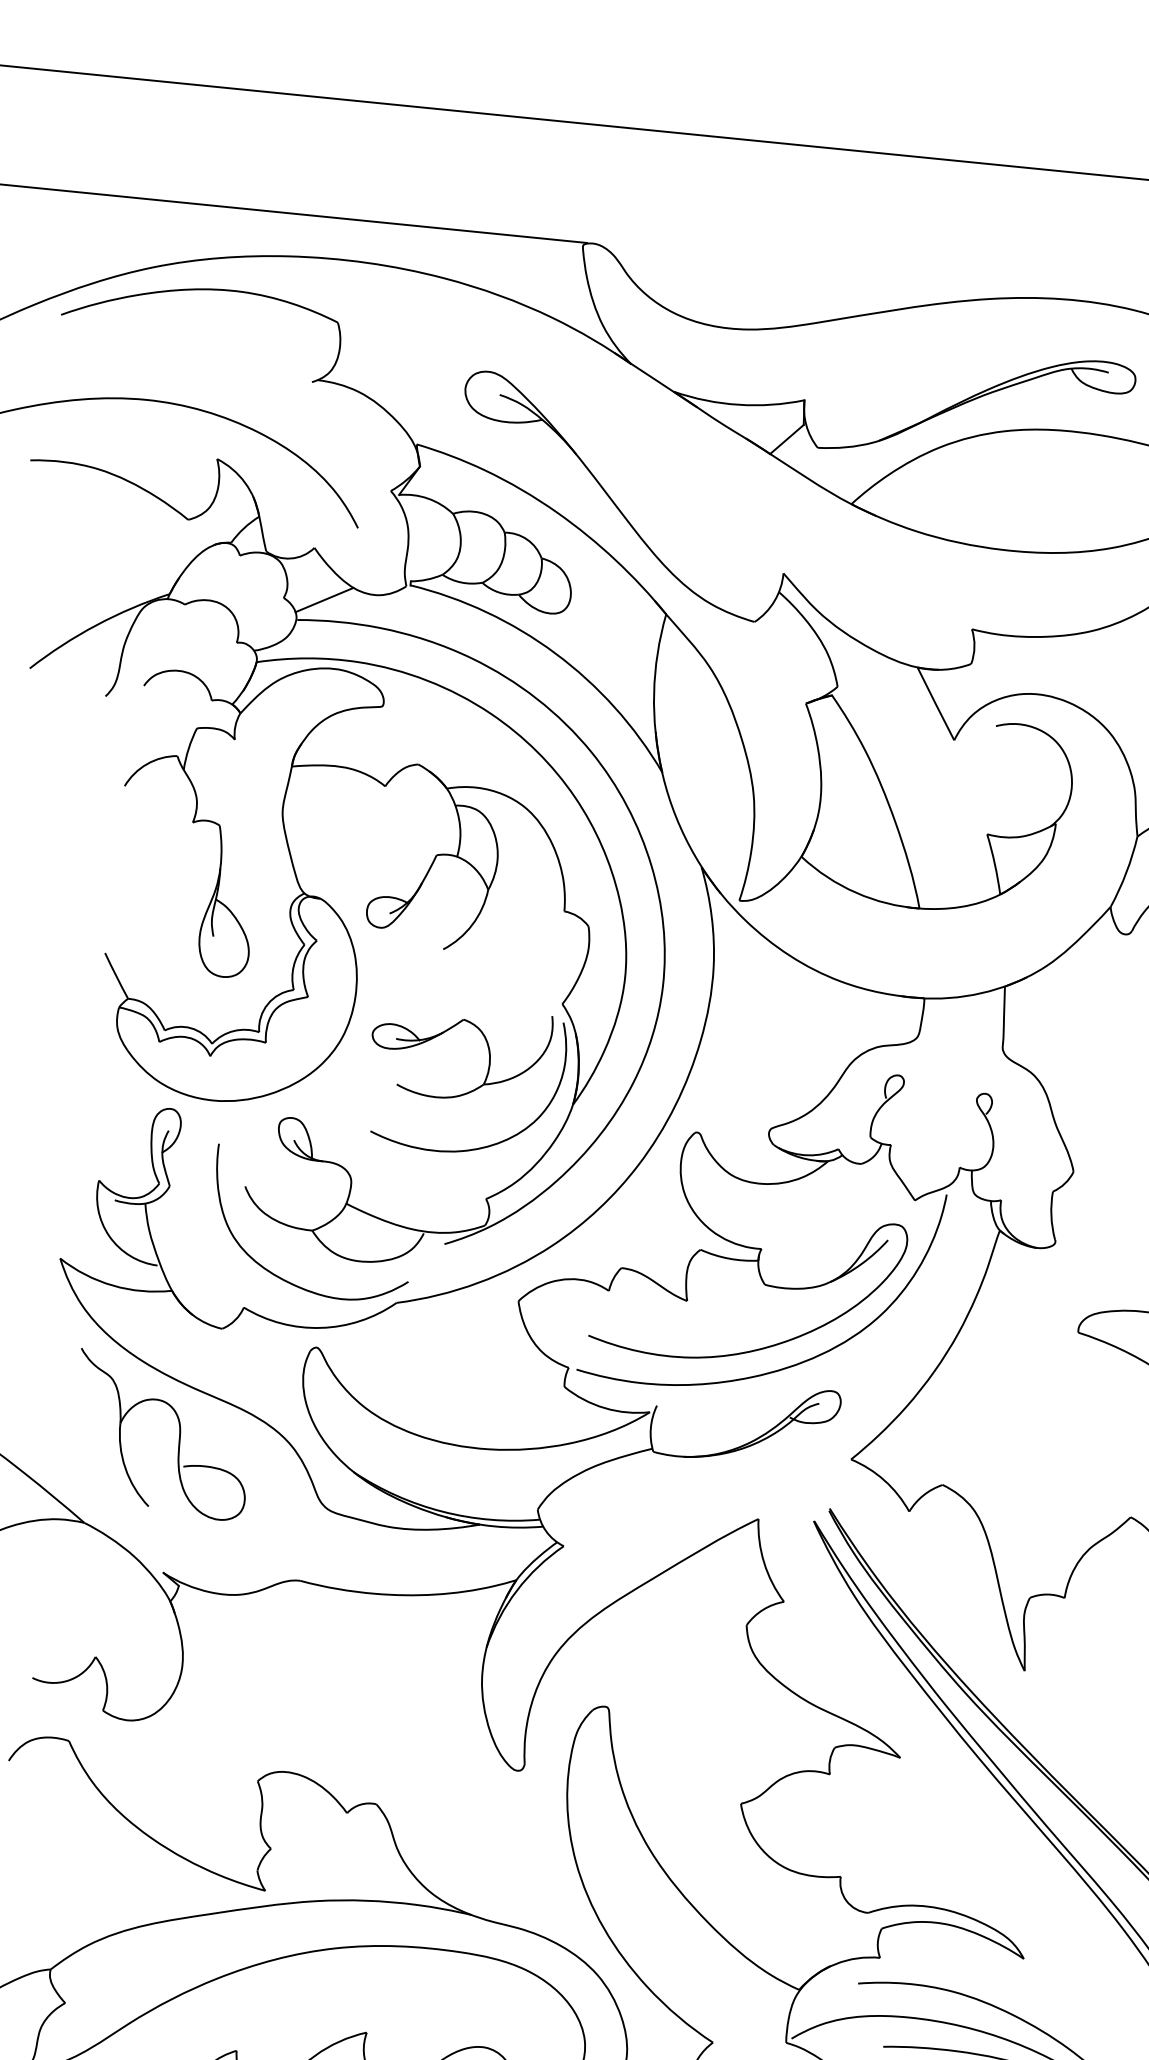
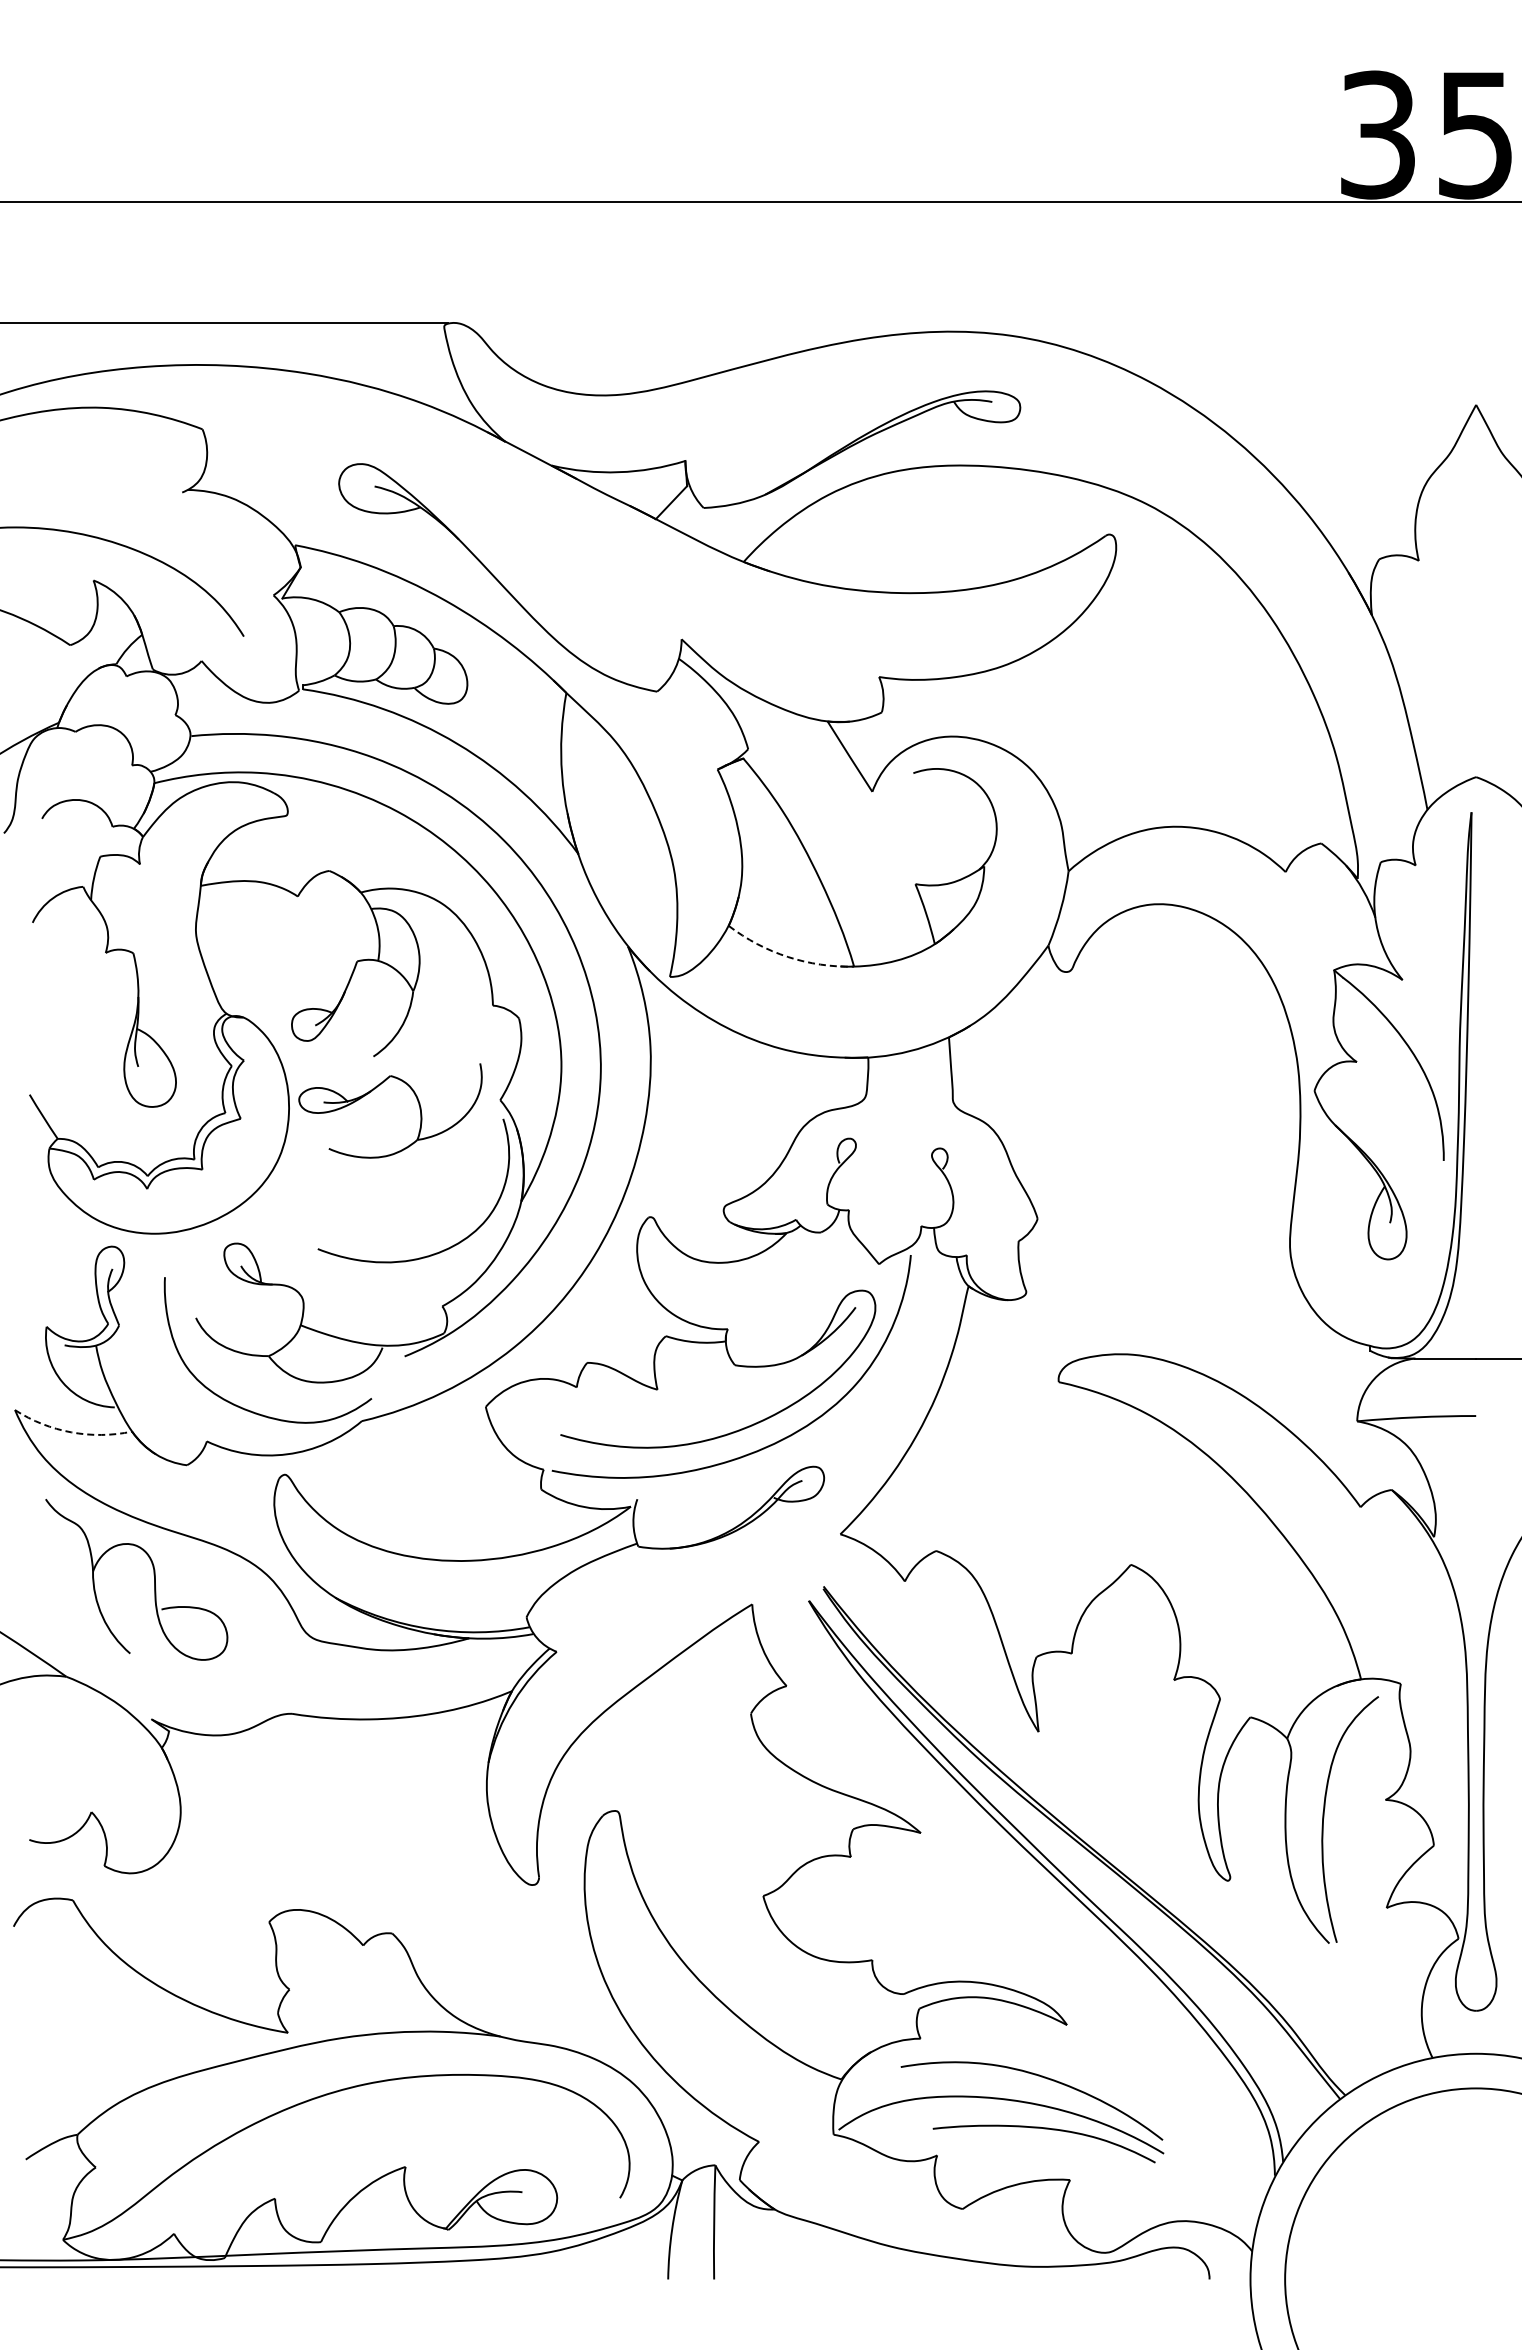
line: (323, 599) -> (216, 712), removed
arc: (855, 892) -> (787, 956), solid -> dashed
part: (448, 1030) -> (376, 1088), moved
arc: (113, 1285) -> (71, 1432), solid -> dashed

